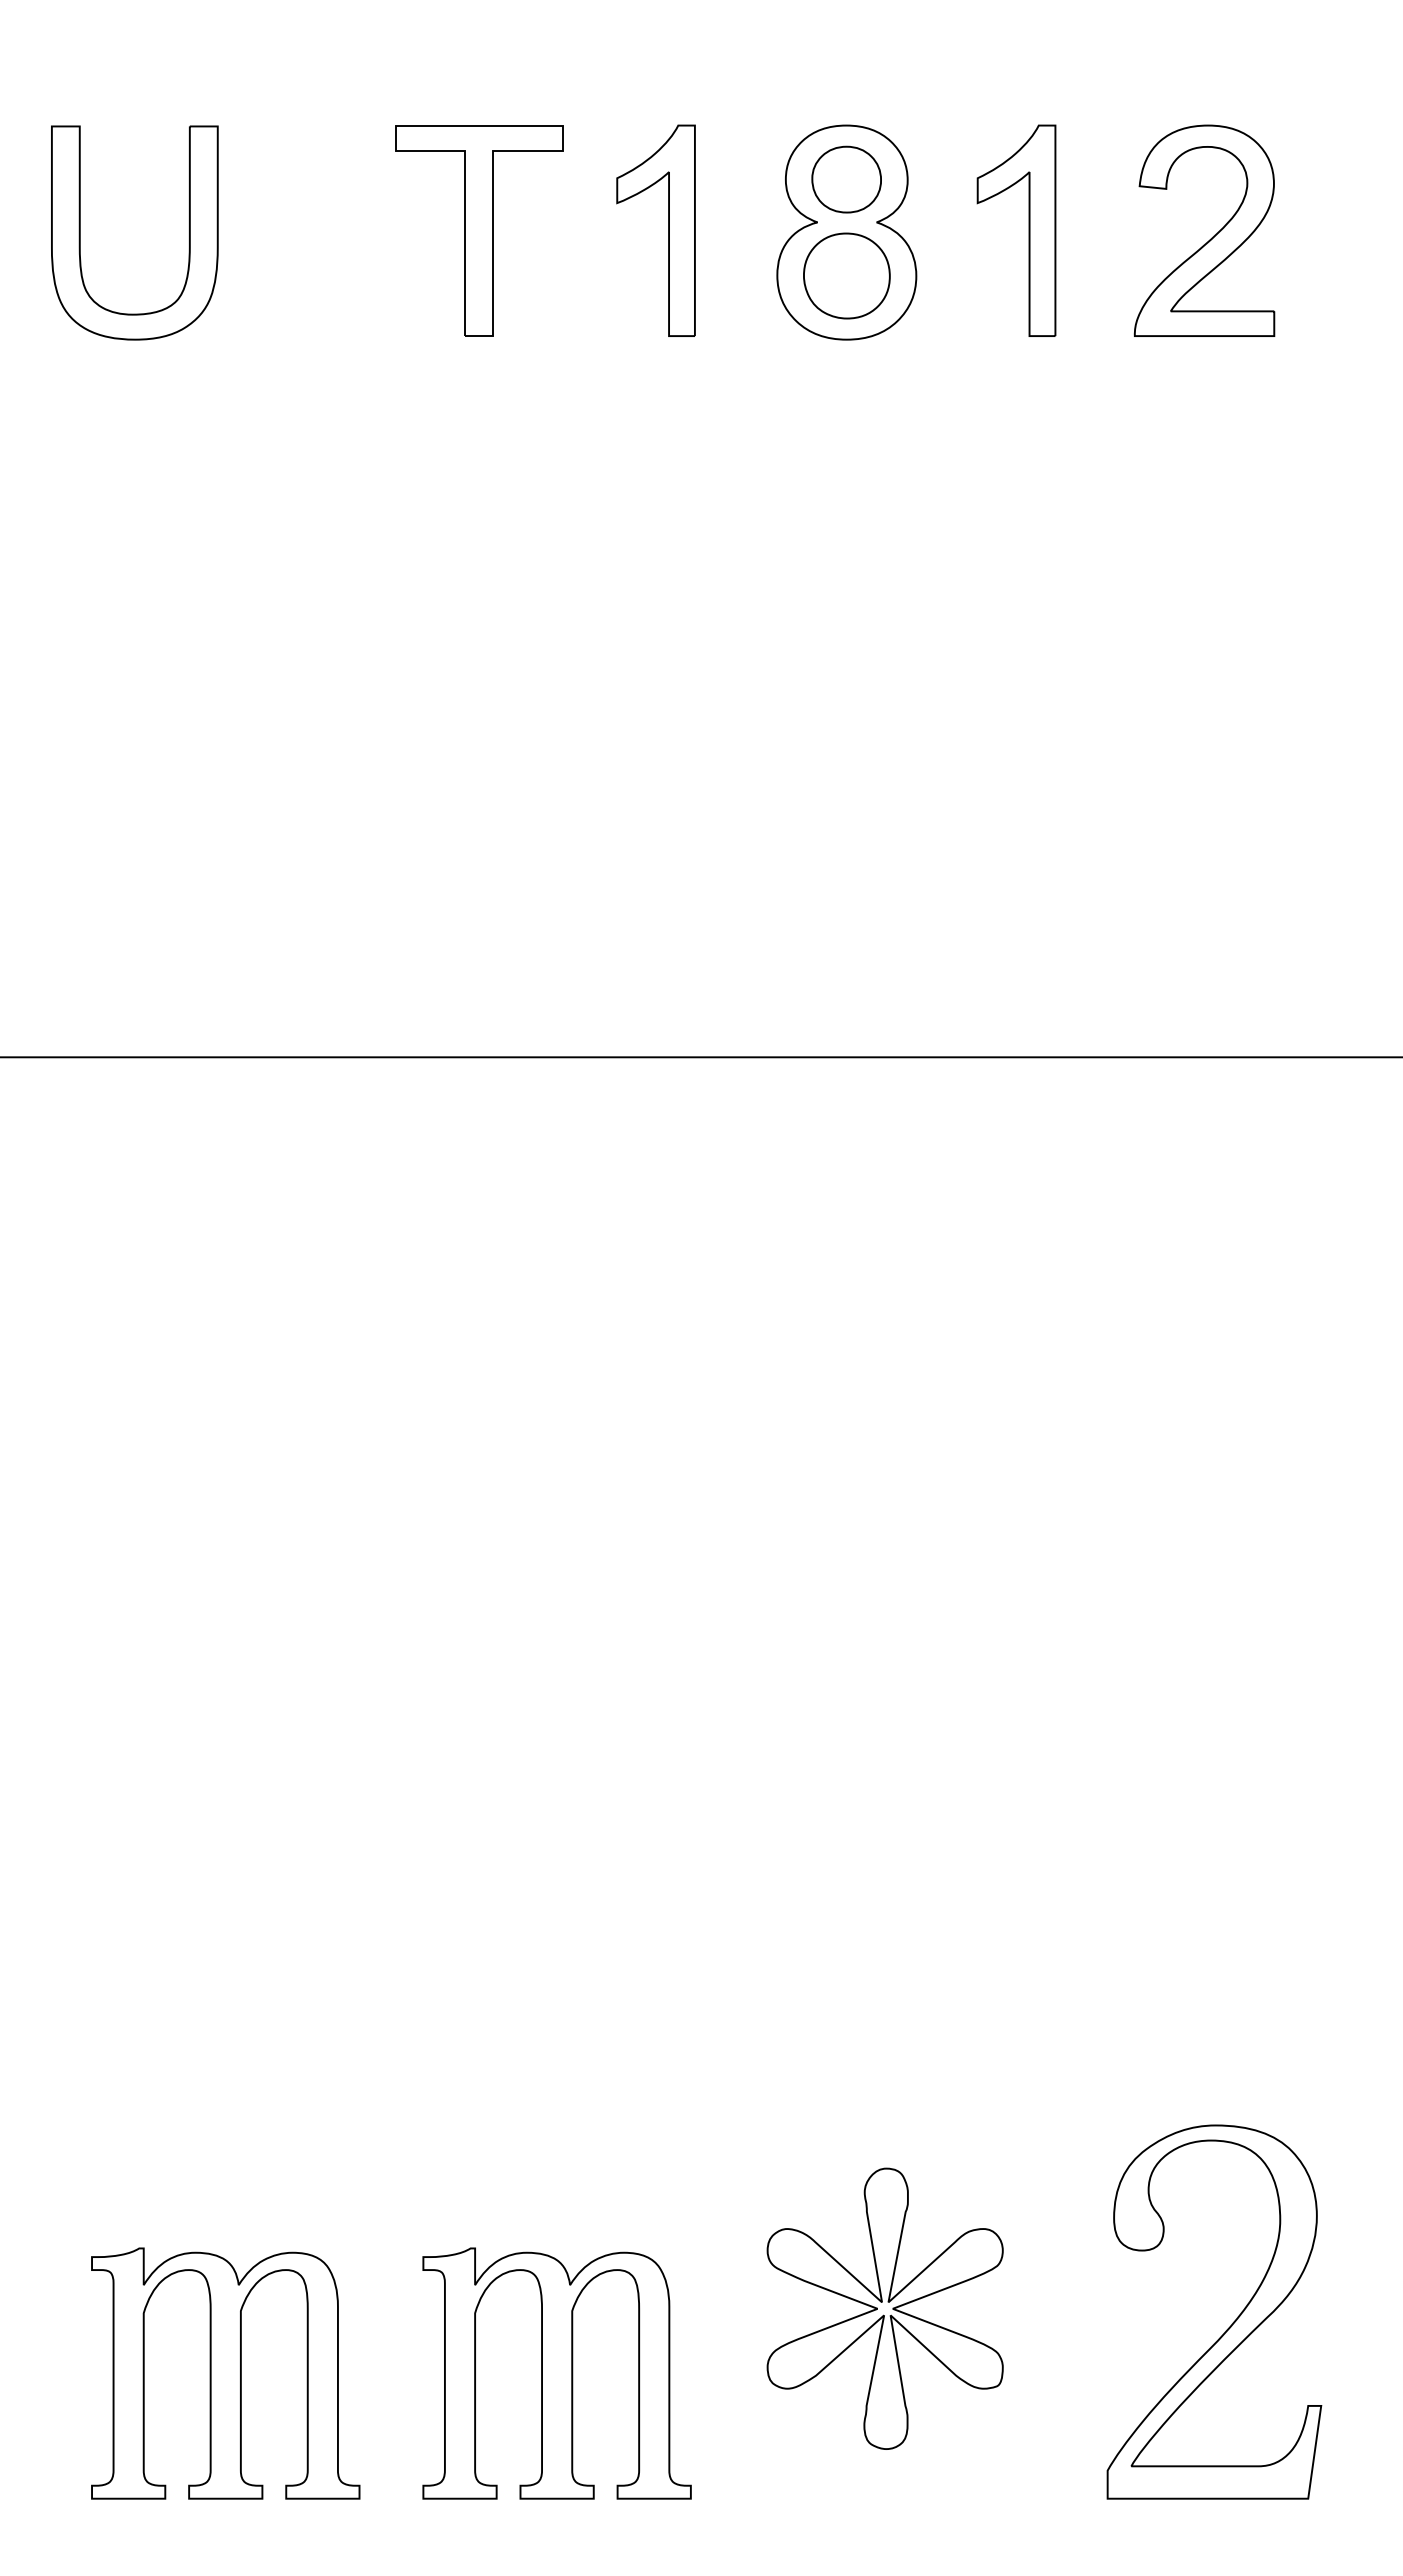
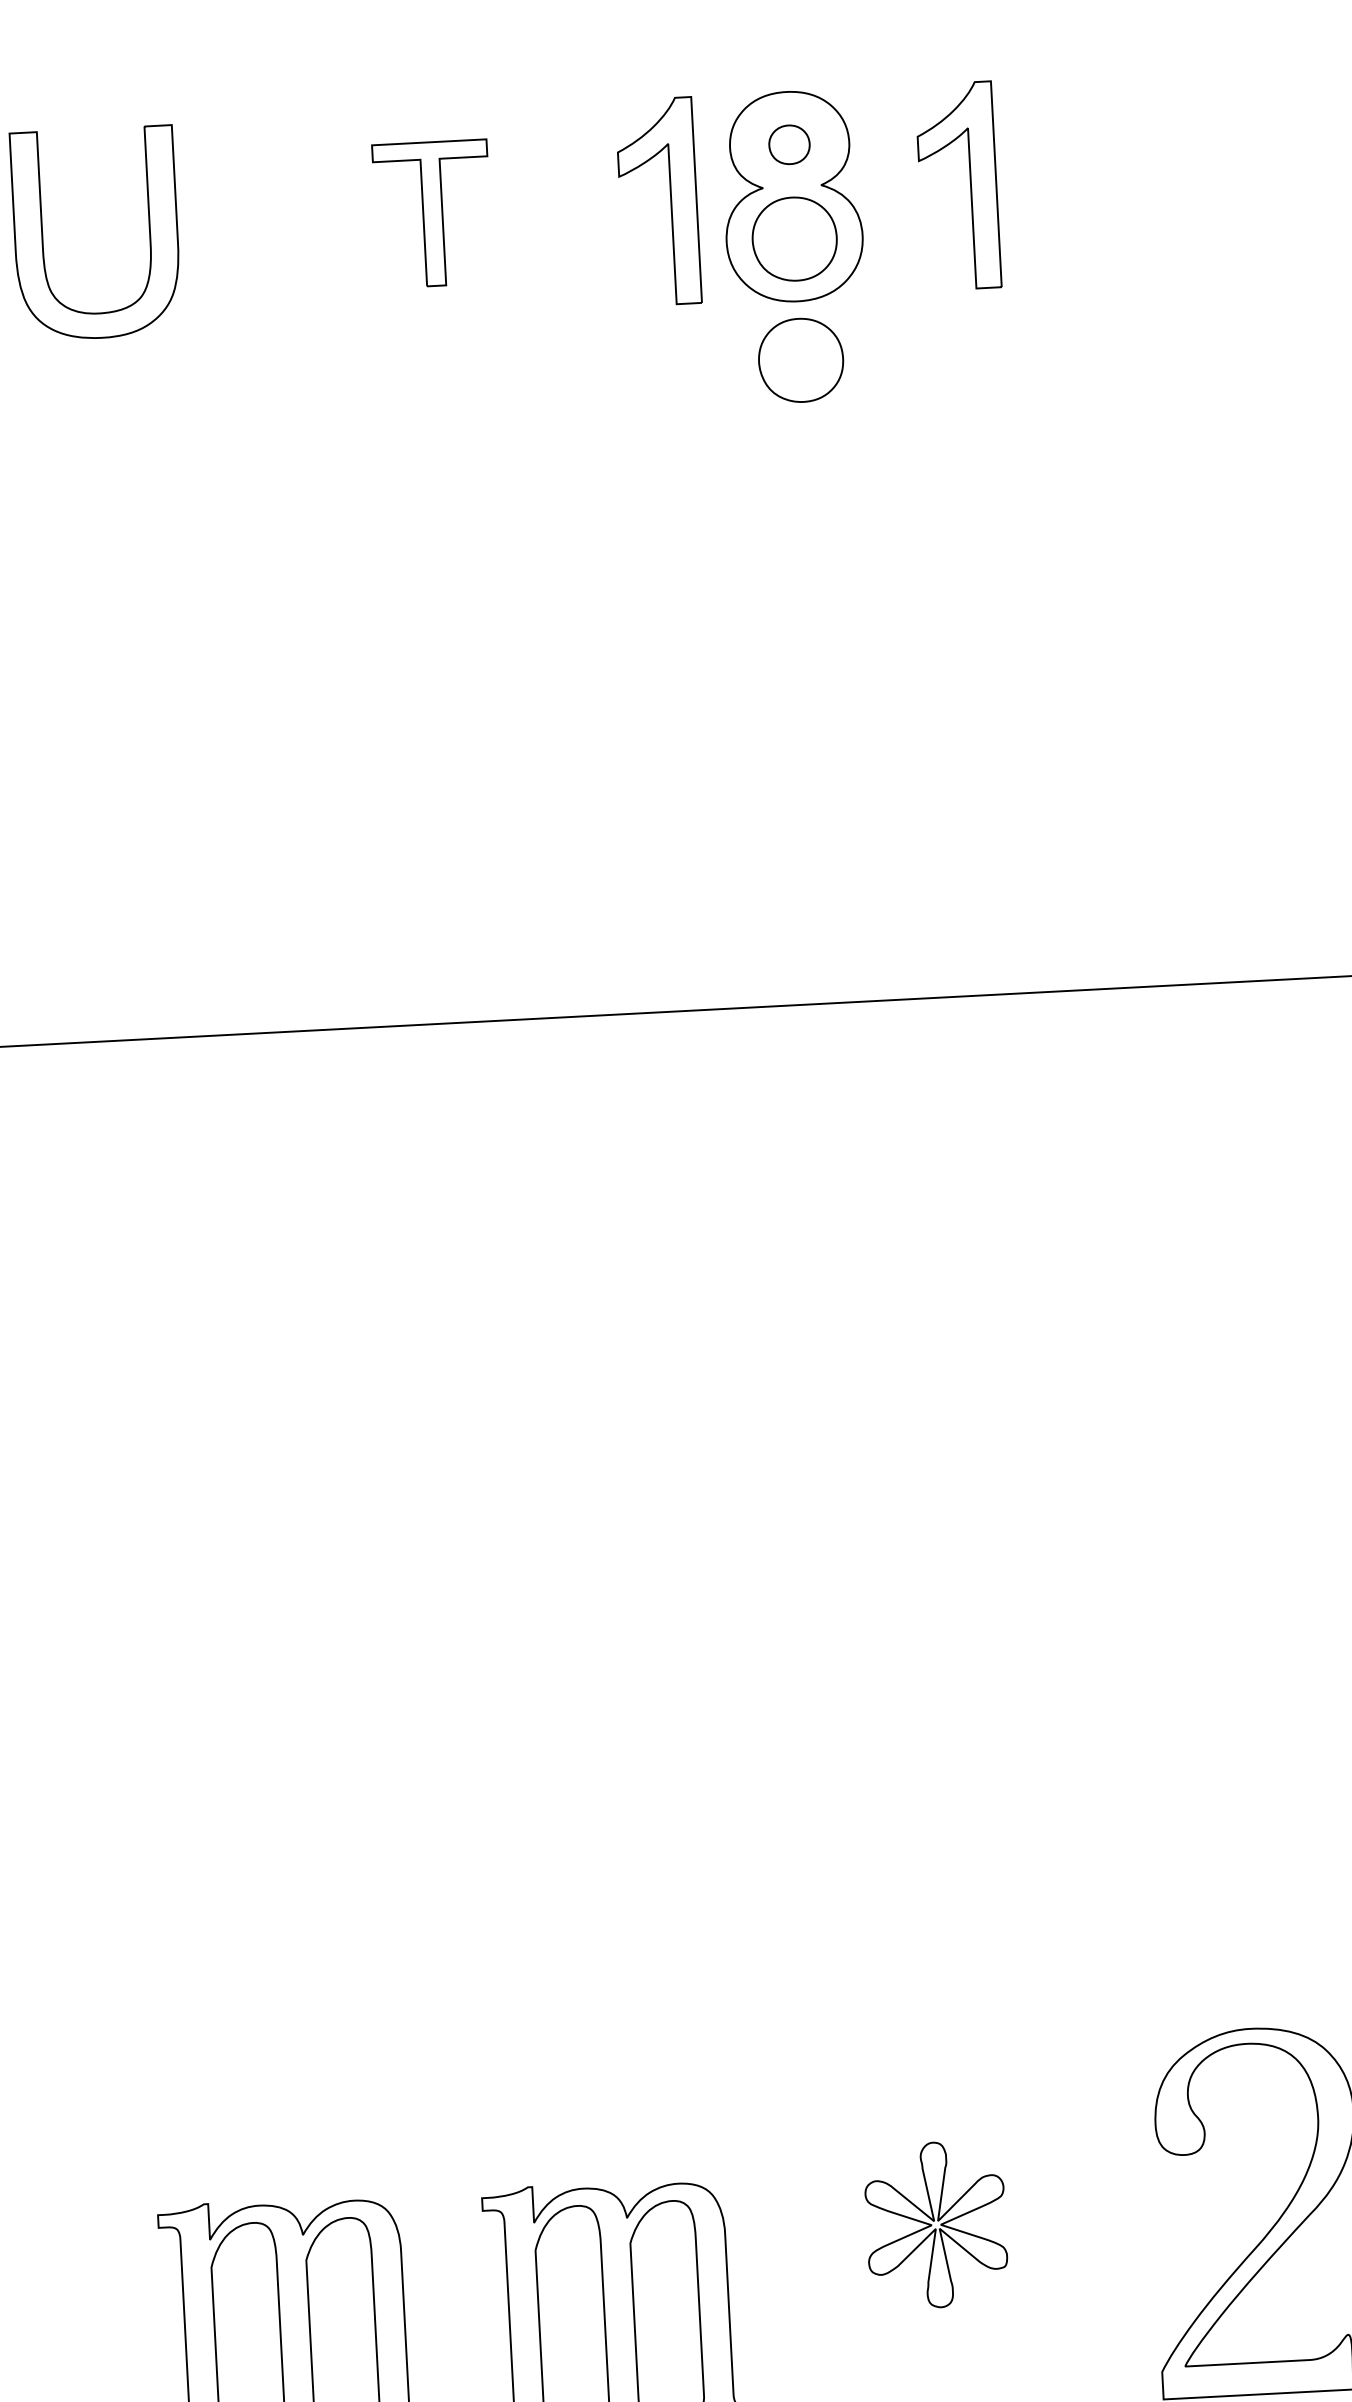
part: (846, 179) -> (789, 144), size x0.6
part: (479, 230) -> (433, 213), size x0.7
part: (668, 230) -> (670, 200), moved
part: (1211, 237) -> (1149, 182), removed
part: (846, 399) -> (800, 359), added
part: (884, 2308) -> (935, 2224), size x0.6

